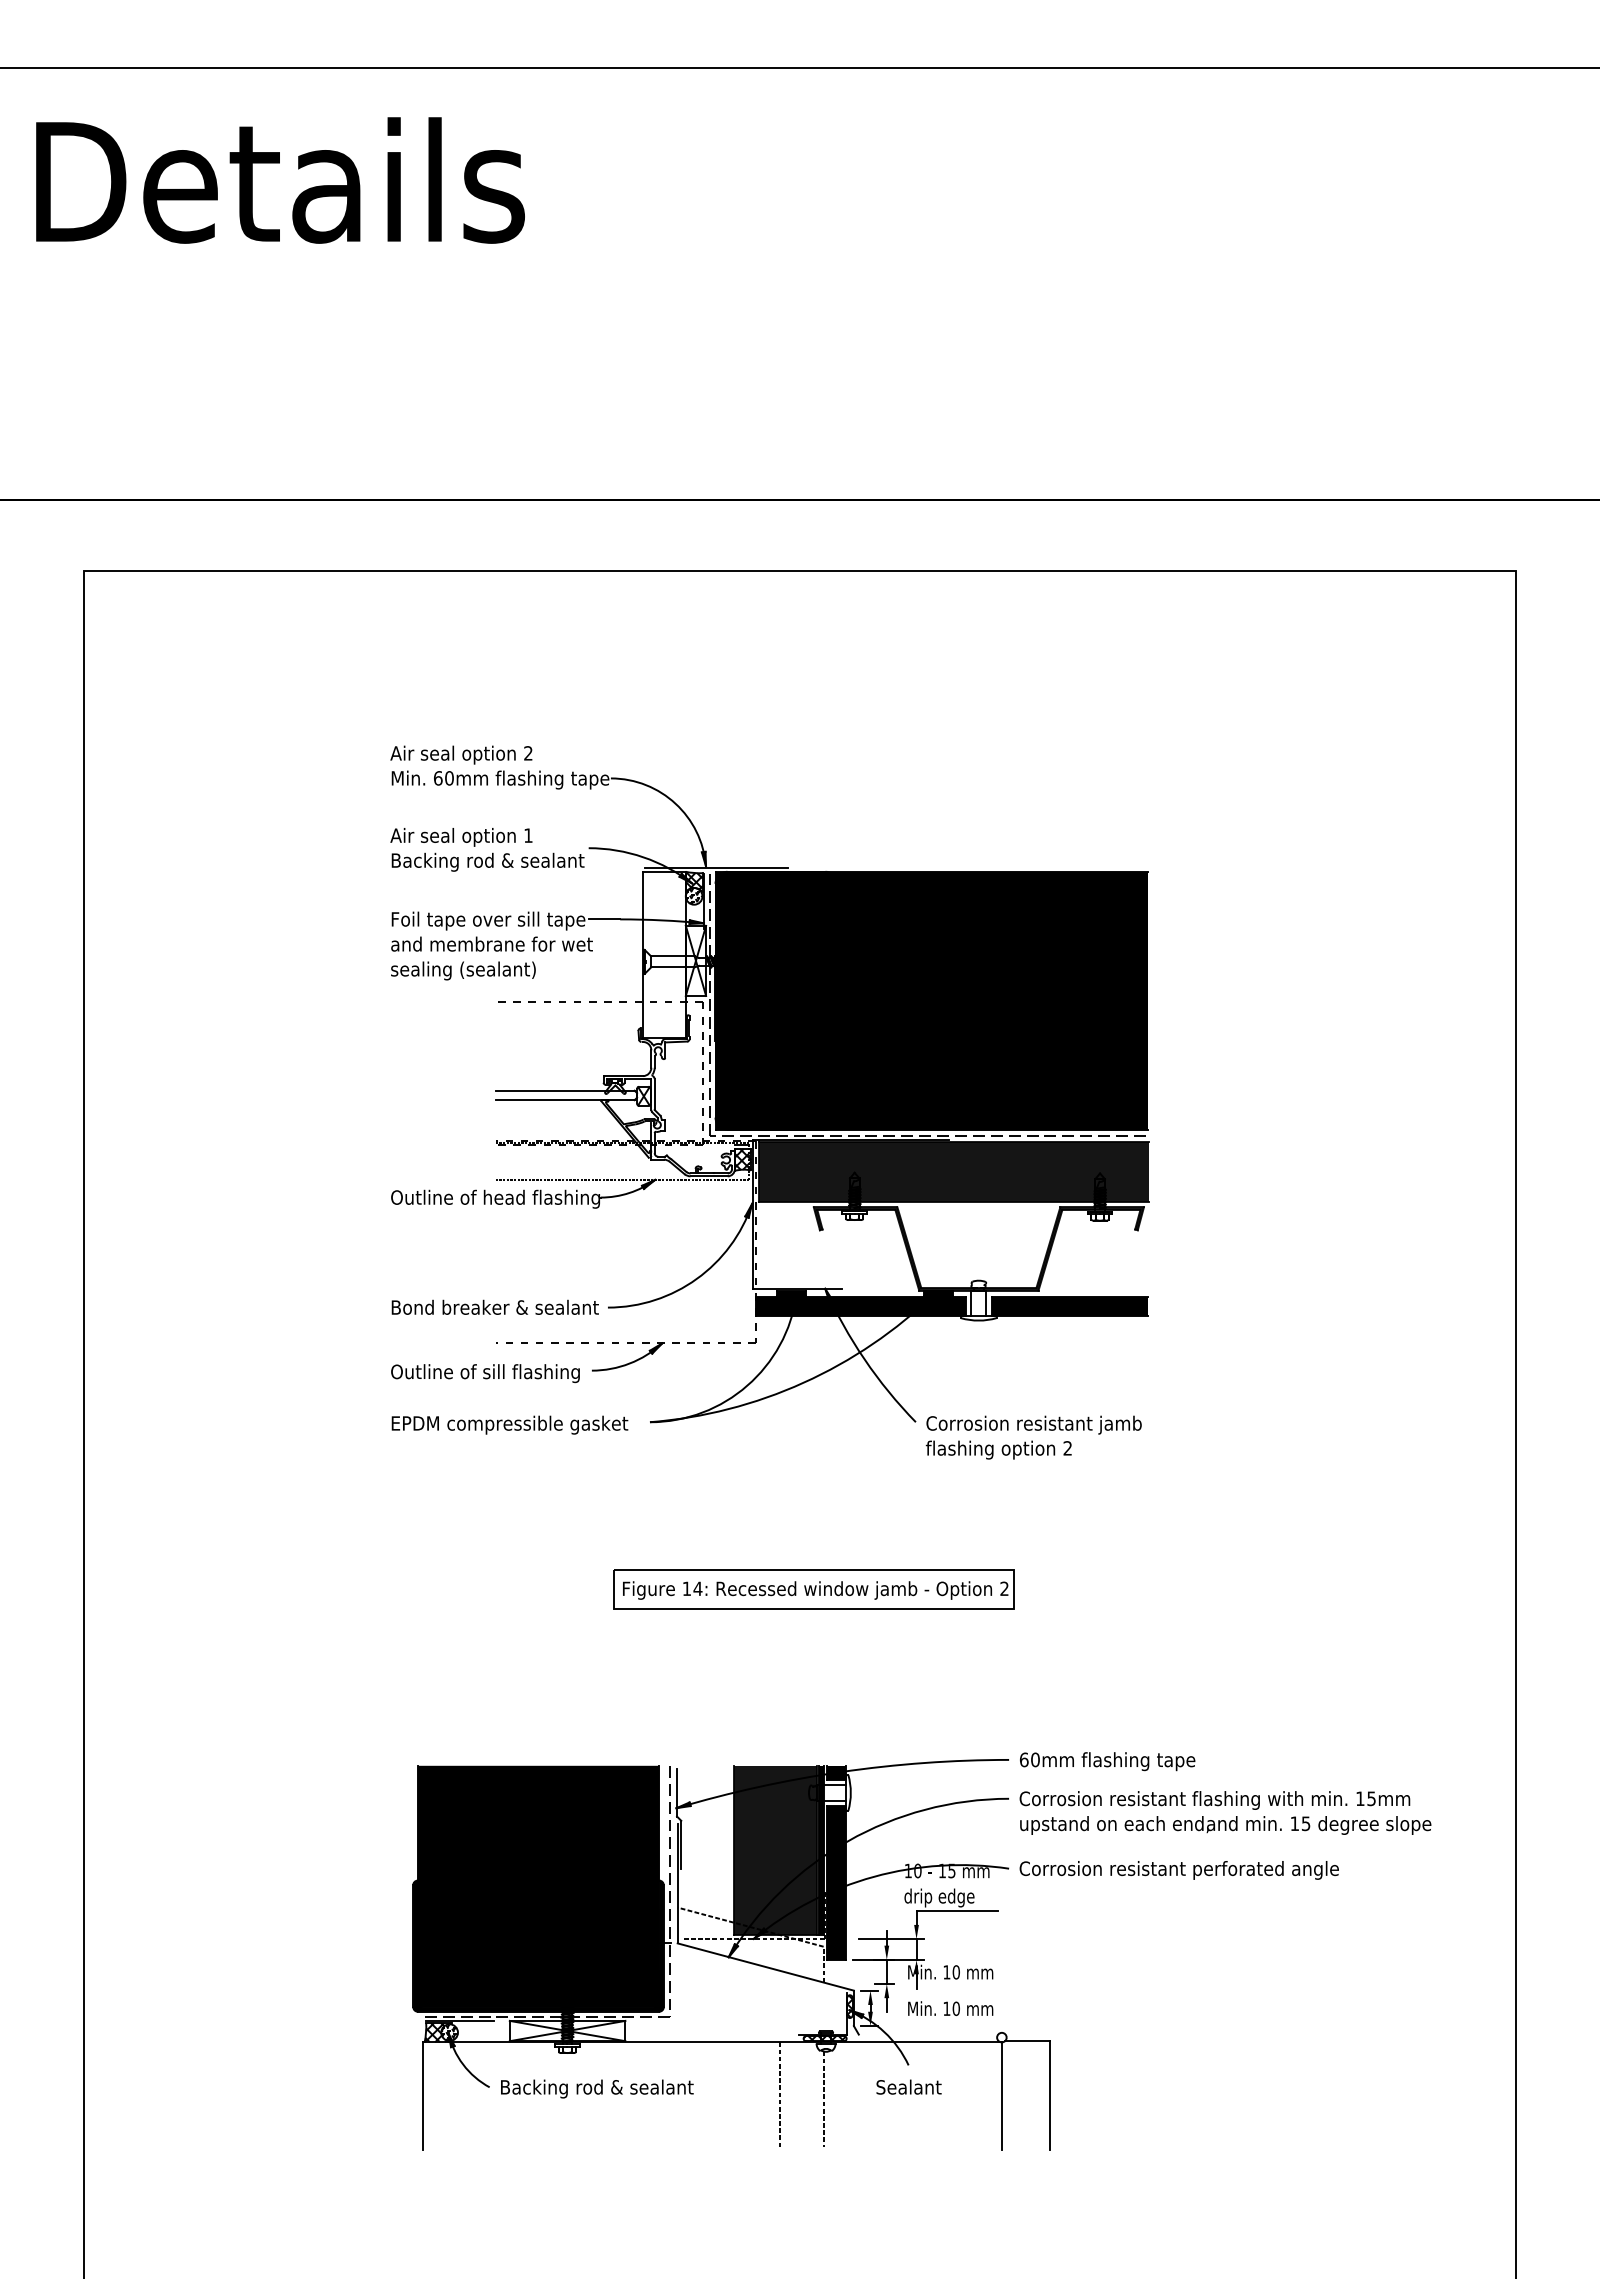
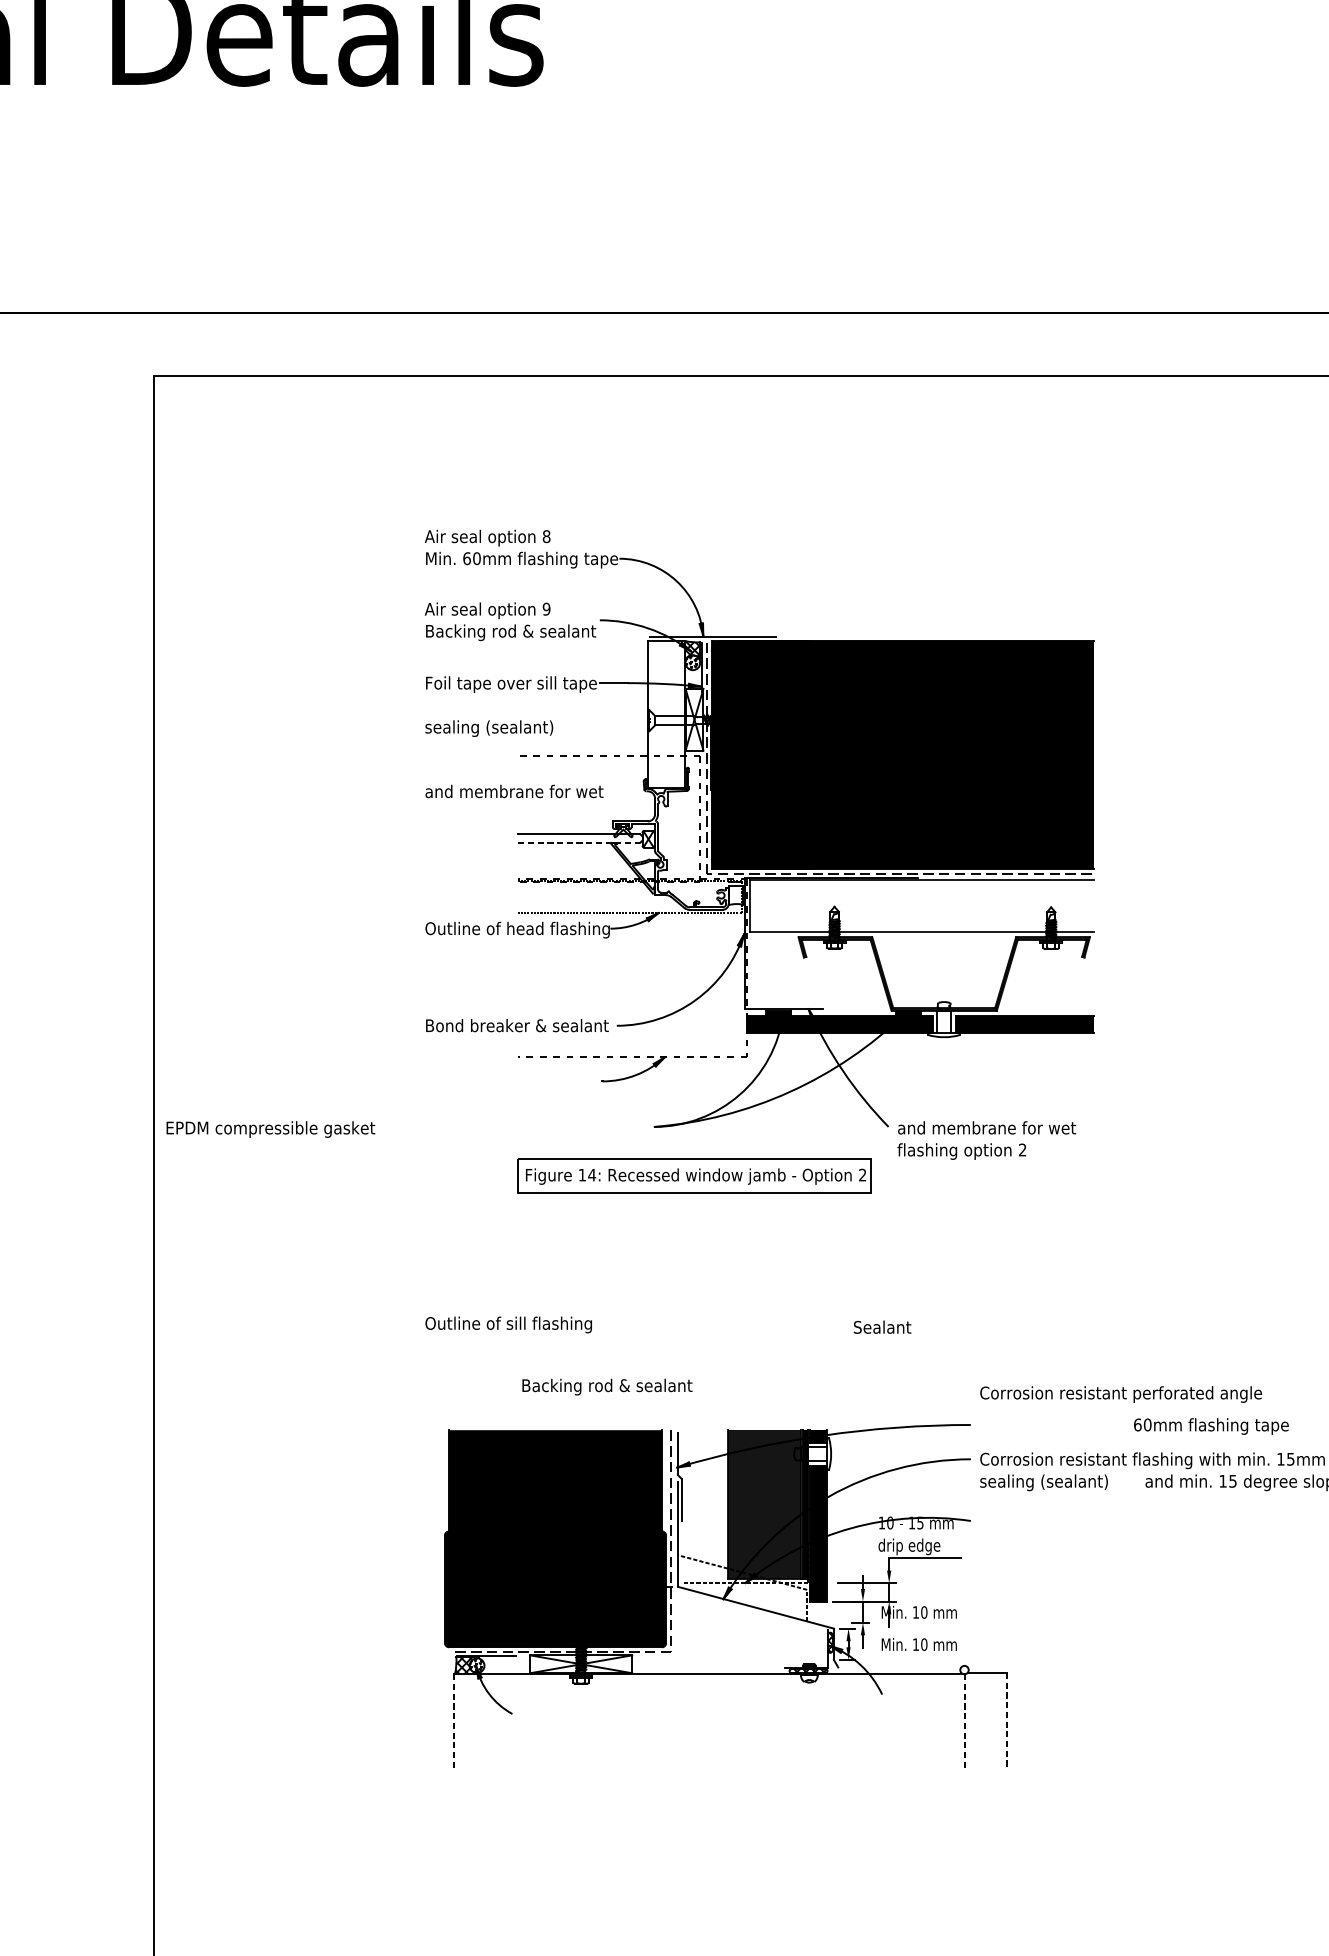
text: (528, 753) -> (546, 536), 2 -> 8
text: (528, 835) -> (546, 609), 1 -> 9
text: (491, 943) -> (514, 790), moved
line: (565, 1100) -> (579, 842), solid -> dashed
hatch: (742, 1159) -> (735, 895), removed
fill: (953, 1171) -> (921, 905), removed
text: (485, 1373) -> (508, 1324), moved
text: (509, 1424) -> (270, 1128), moved
text: (1033, 1424) -> (992, 1128), Corrosion resistant jamb -> and membrane for wet
part: (813, 1589) -> (694, 1175), moved
text: (1107, 1761) -> (1211, 1426), moved
text: (1113, 1825) -> (1063, 1482), upstand on each end, -> sealing (sealant)
text: (1178, 1870) -> (1120, 1394), moved
text: (908, 2086) -> (882, 1326), moved
text: (597, 2088) -> (607, 1386), moved
line: (780, 2094) -> (769, 1720), removed
line: (1049, 2095) -> (1006, 1721), solid -> dashed
line: (423, 2096) -> (454, 1722), solid -> dashed
line: (1001, 2096) -> (964, 1722), solid -> dashed
line: (823, 2098) -> (807, 1723), removed

